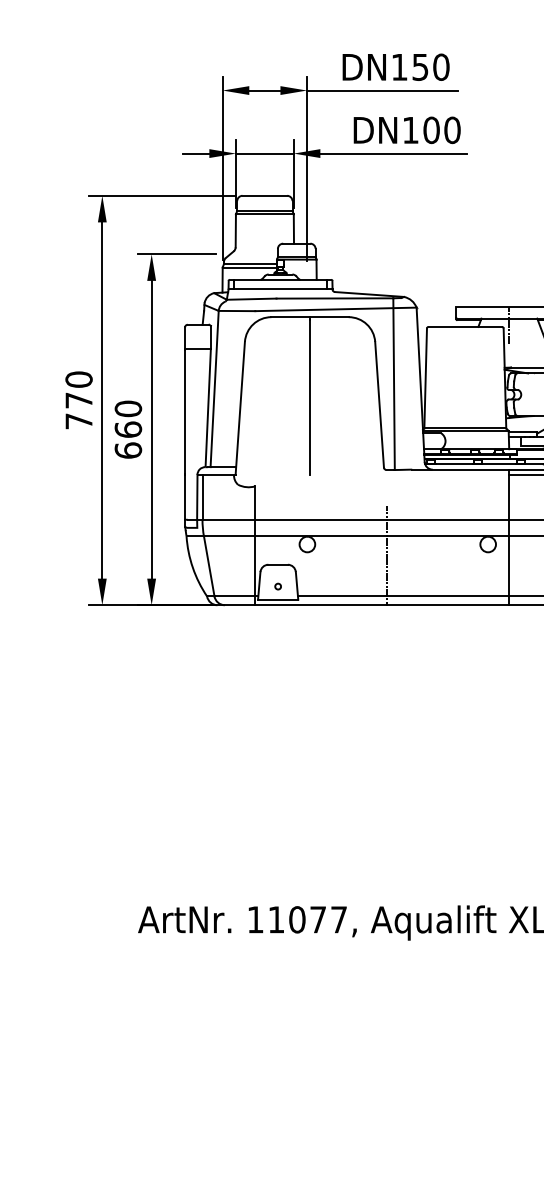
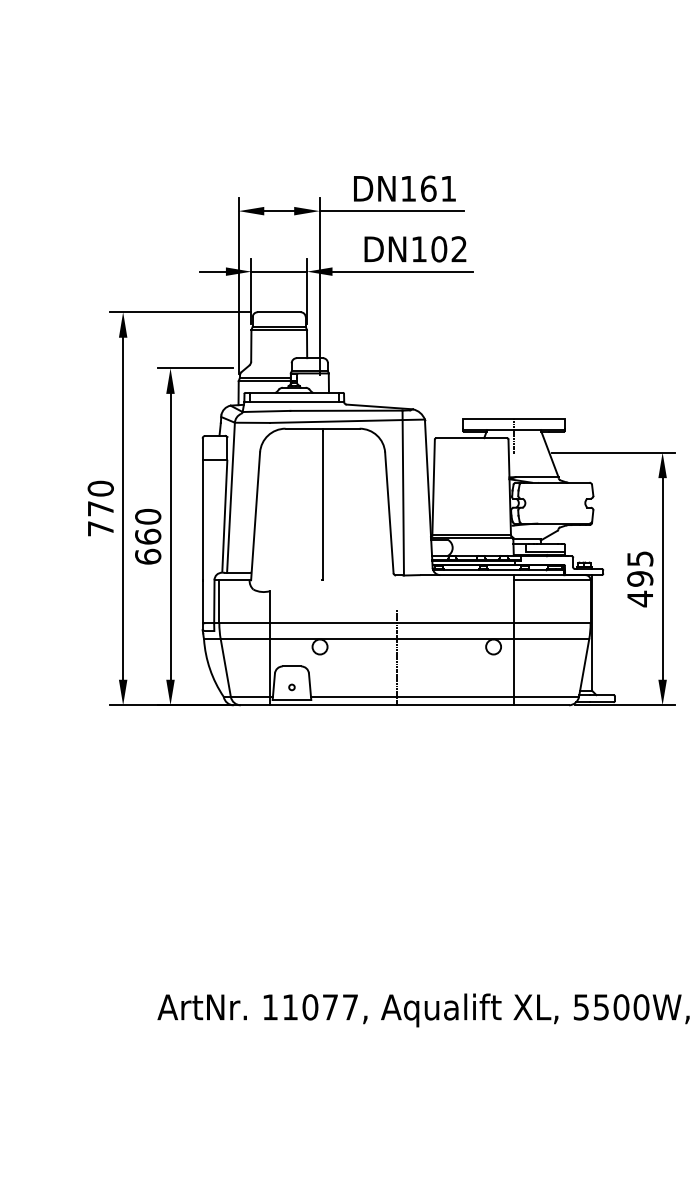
text: (430, 66) -> (438, 188), DN150 -> DN161
text: (452, 130) -> (459, 249), DN100 -> DN102

